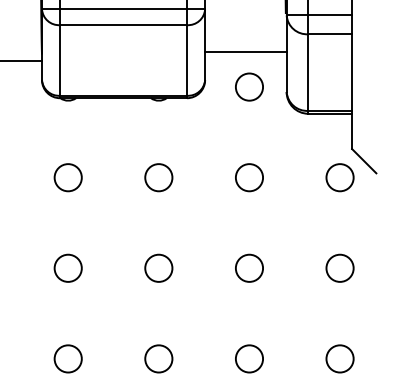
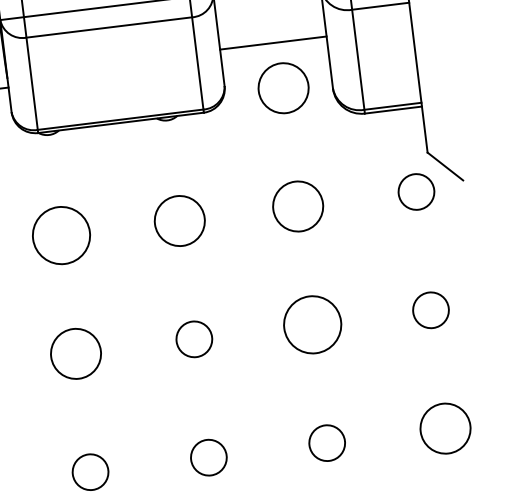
circle: (249, 86) -> (283, 87), size x1.4
circle: (67, 177) -> (60, 235), size x1.6
circle: (158, 177) -> (179, 220), size x1.4
circle: (249, 177) -> (298, 206), size x1.4
circle: (67, 267) -> (74, 352), size x1.4
circle: (249, 267) -> (312, 323), size x1.6
circle: (339, 358) -> (444, 428), size x1.4

